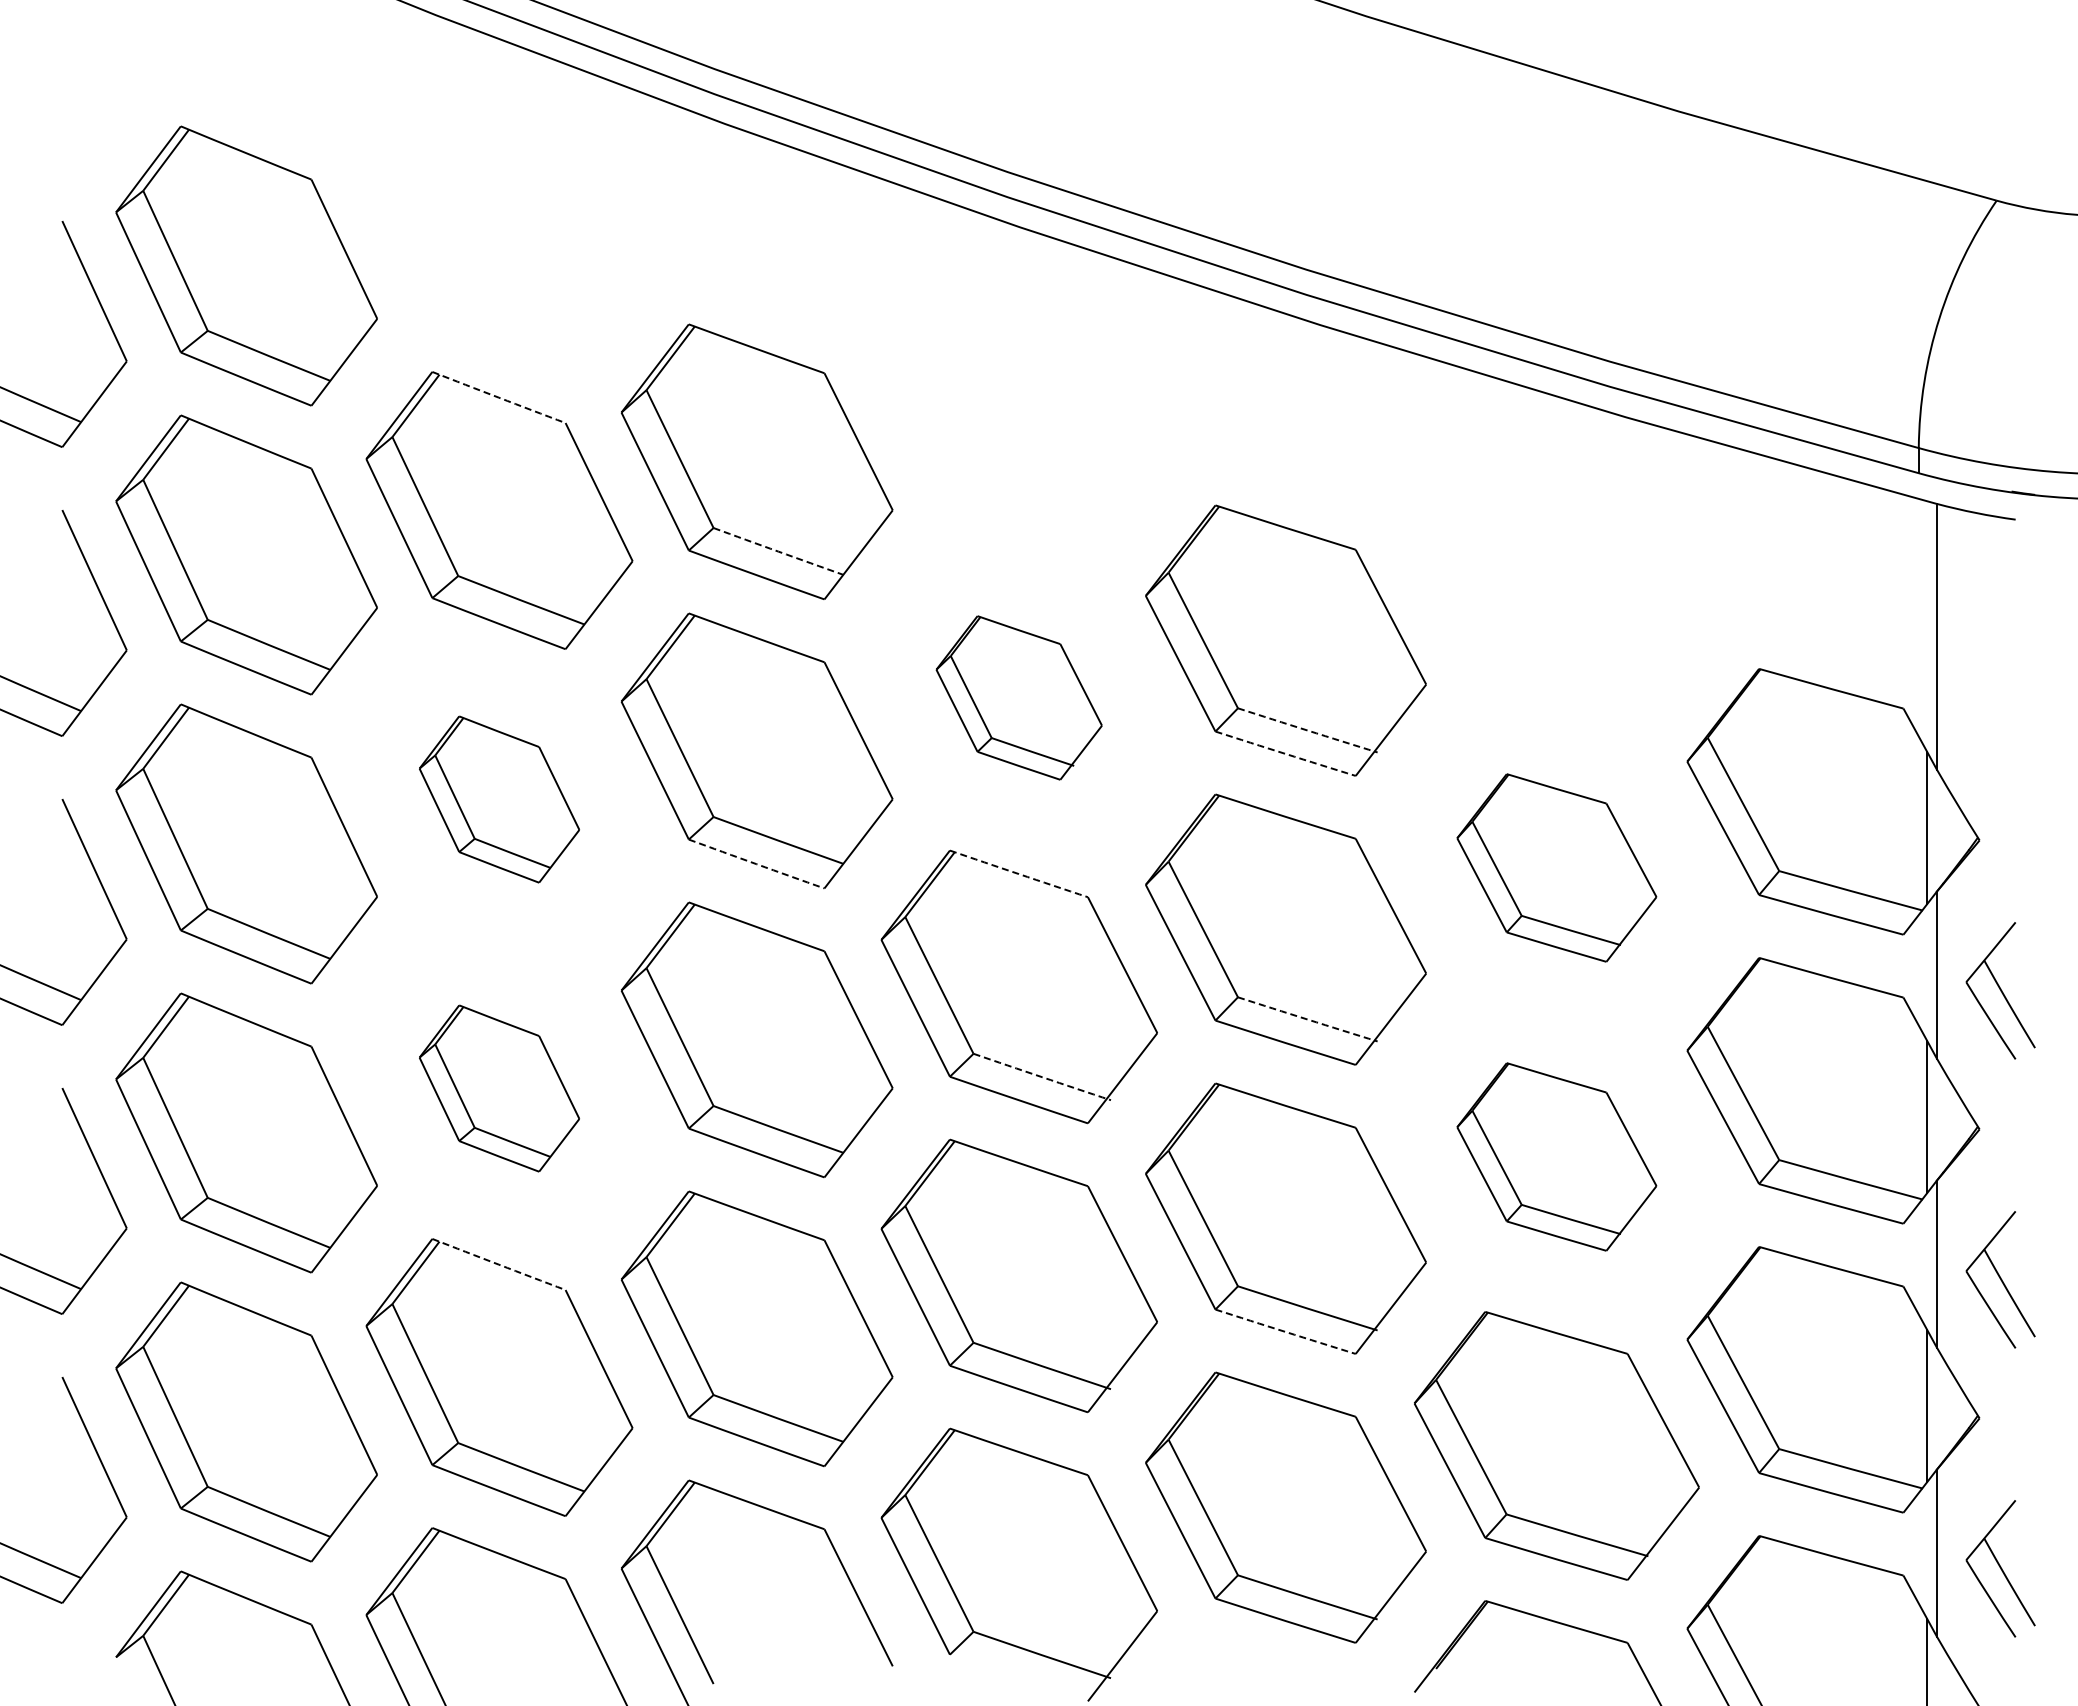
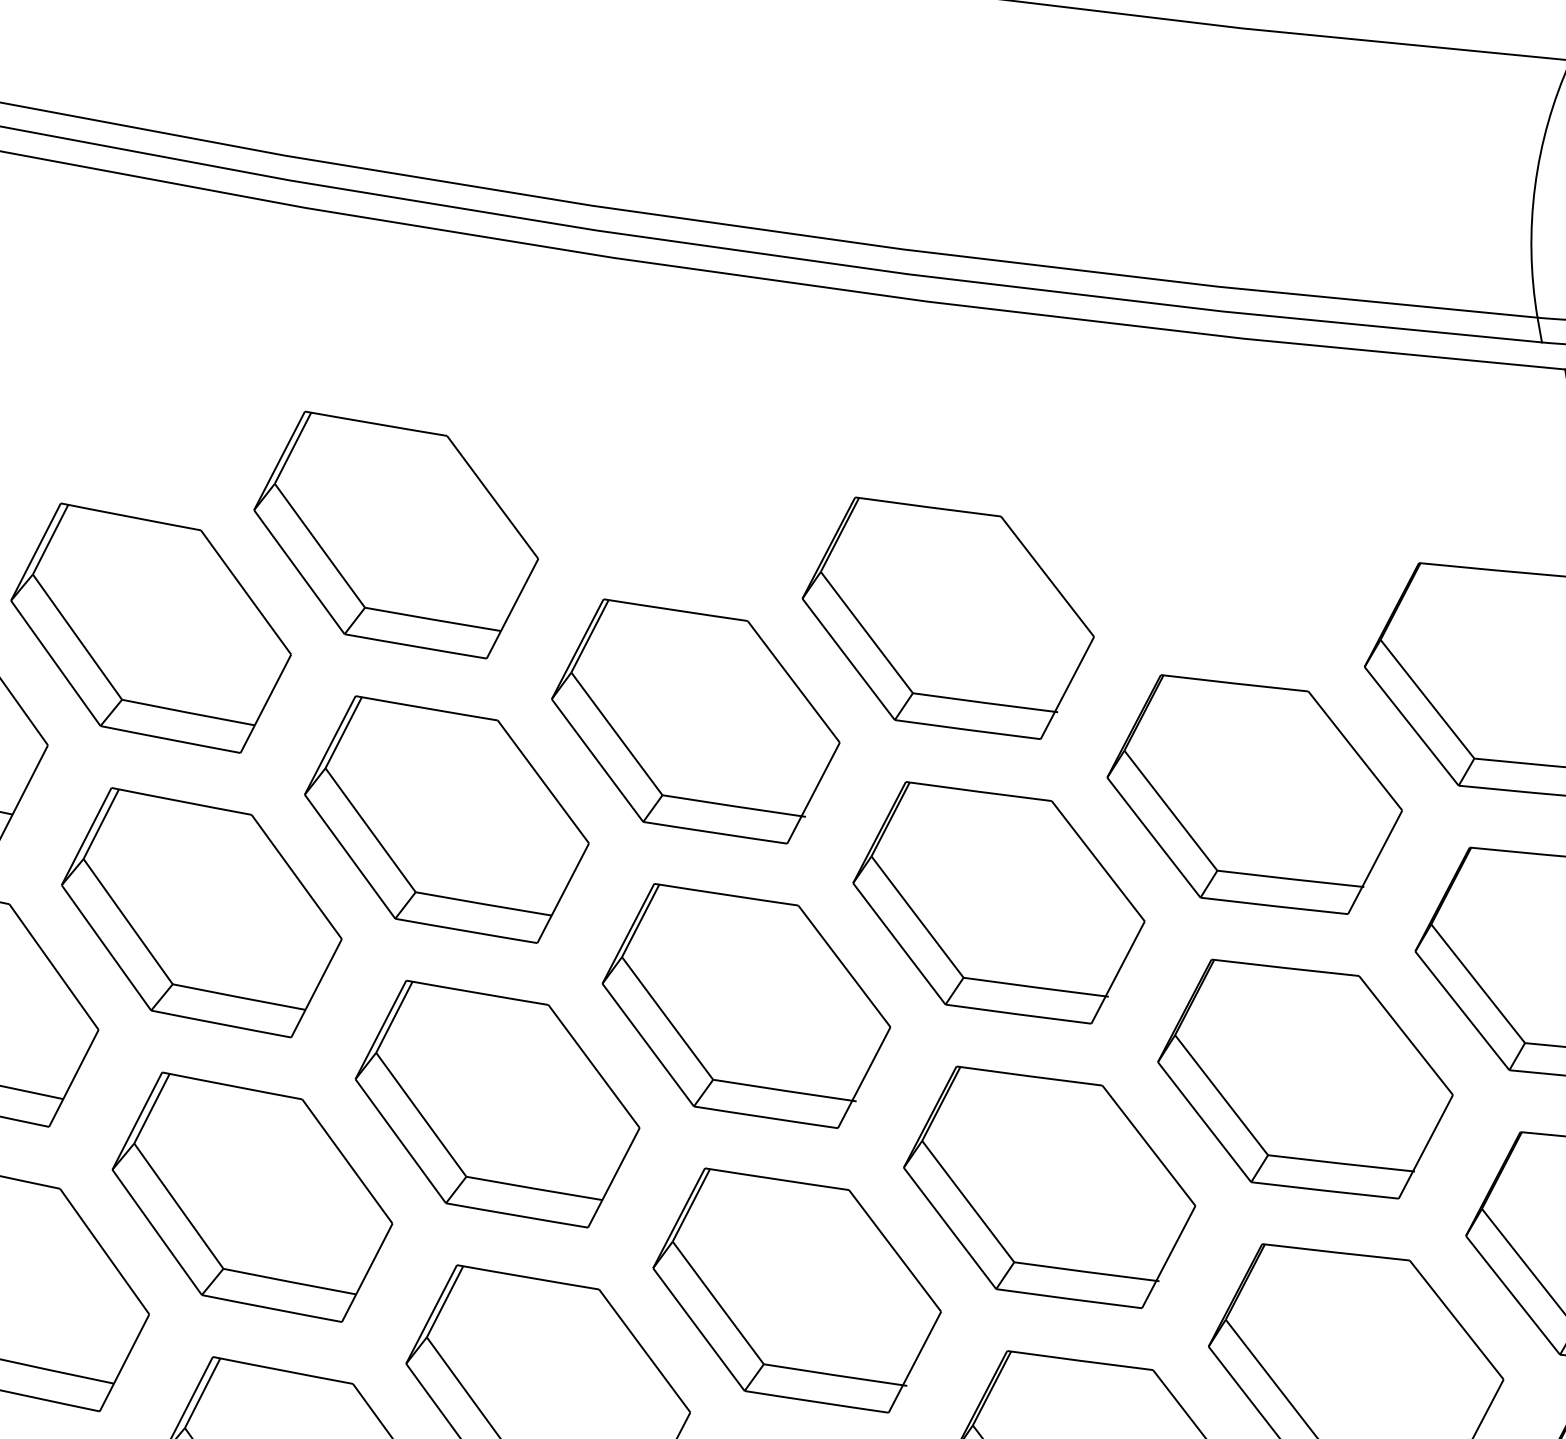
arc: (498, 397) -> (130, 516), dashed -> solid
arc: (778, 551) -> (433, 619), dashed -> solid
part: (1018, 697) -> (694, 721), size x1.67
arc: (1307, 730) -> (985, 702), dashed -> solid
arc: (1285, 753) -> (967, 729), dashed -> solid
part: (499, 799) -> (201, 912), size x1.67
arc: (756, 864) -> (466, 931), dashed -> solid
part: (1556, 867) -> (1254, 794), size x1.43
arc: (1018, 874) -> (725, 895), dashed -> solid
arc: (1307, 1019) -> (1035, 987), dashed -> solid
arc: (1042, 1077) -> (785, 1091), dashed -> solid
part: (499, 1088) -> (252, 1197), size x1.67
part: (1556, 1156) -> (1305, 1078), size x1.43
arc: (498, 1264) -> (282, 1370), dashed -> solid
arc: (1285, 1331) -> (1069, 1298), dashed -> solid

